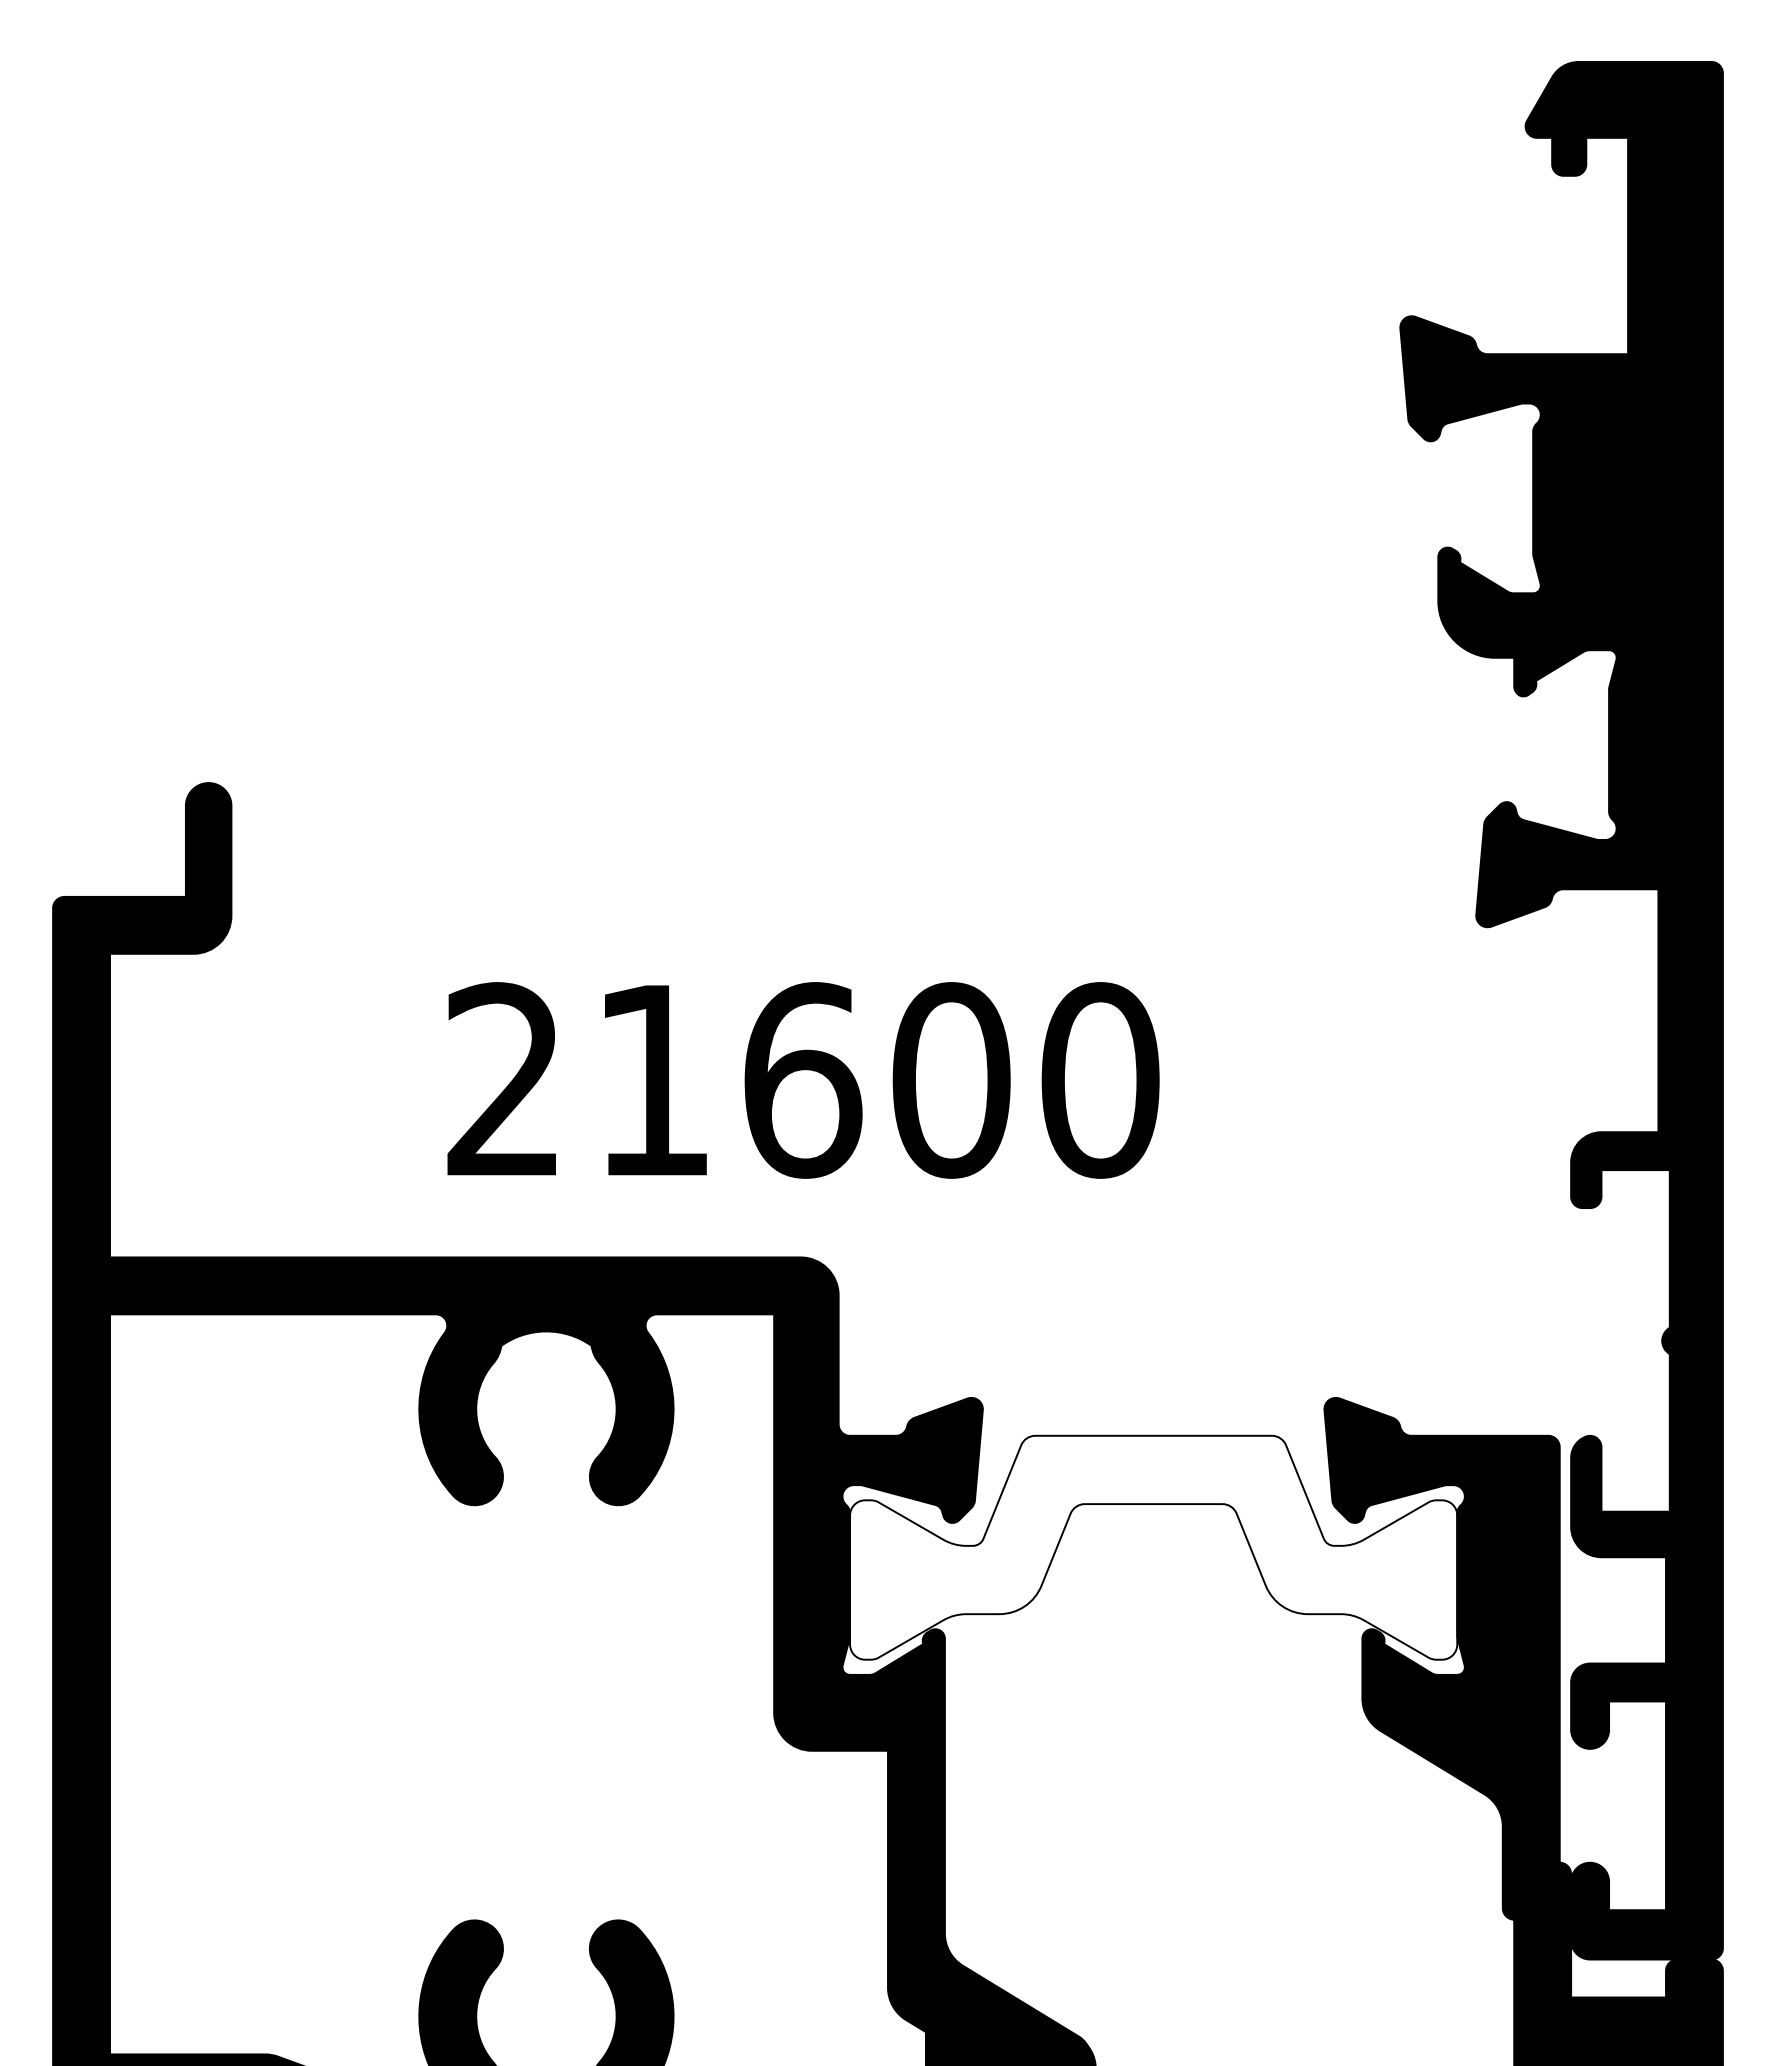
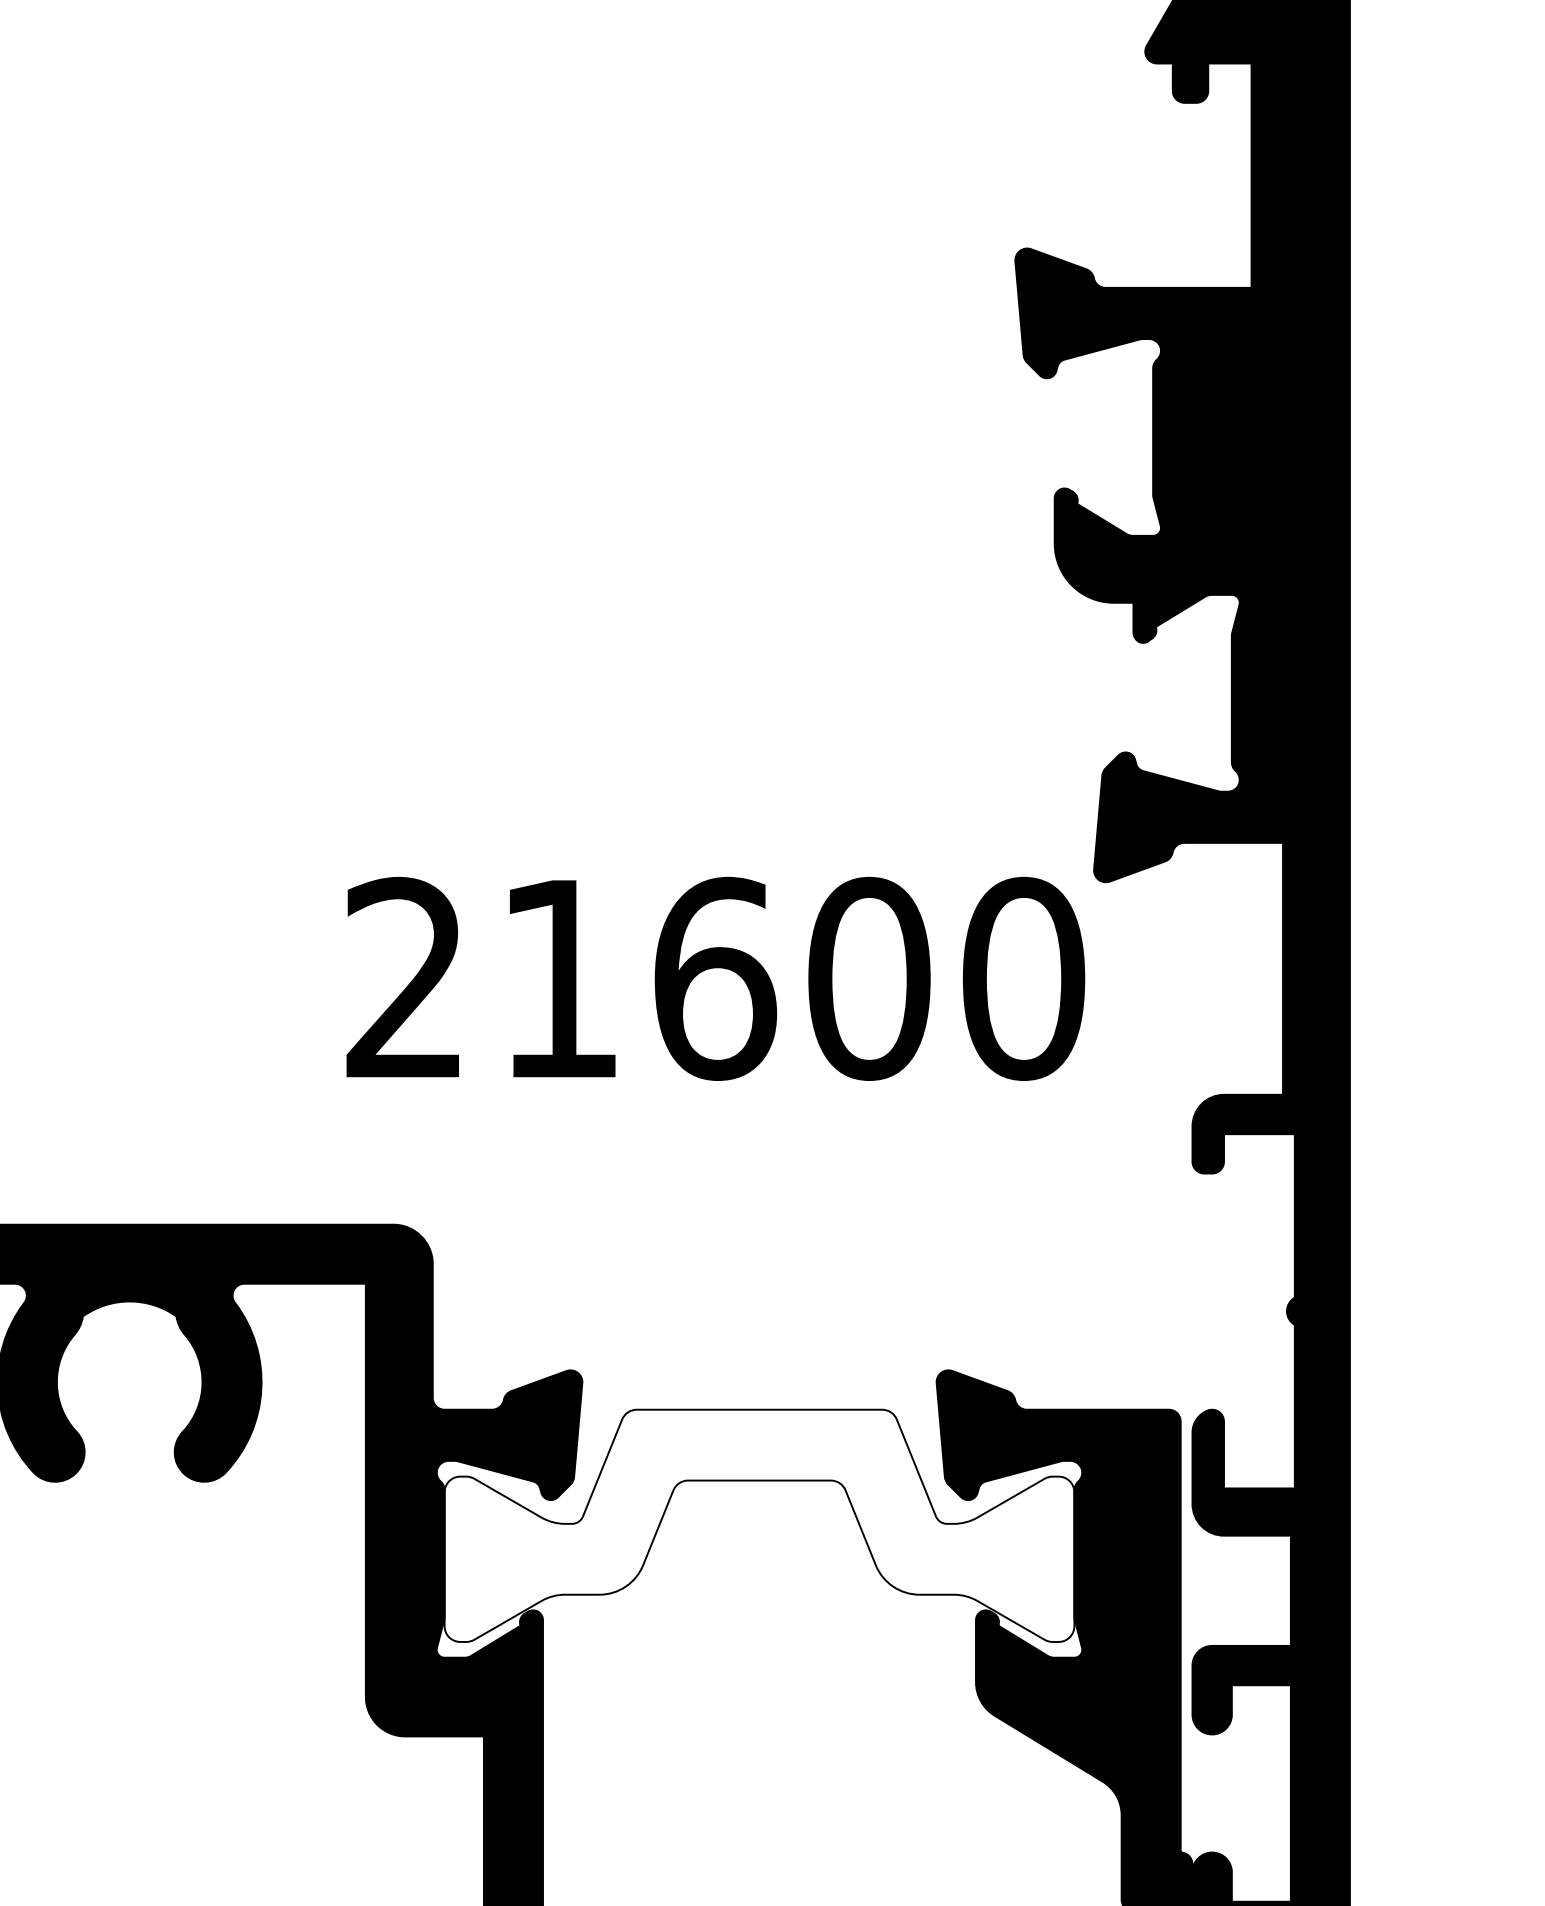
text: (803, 1080) -> (715, 978), moved

